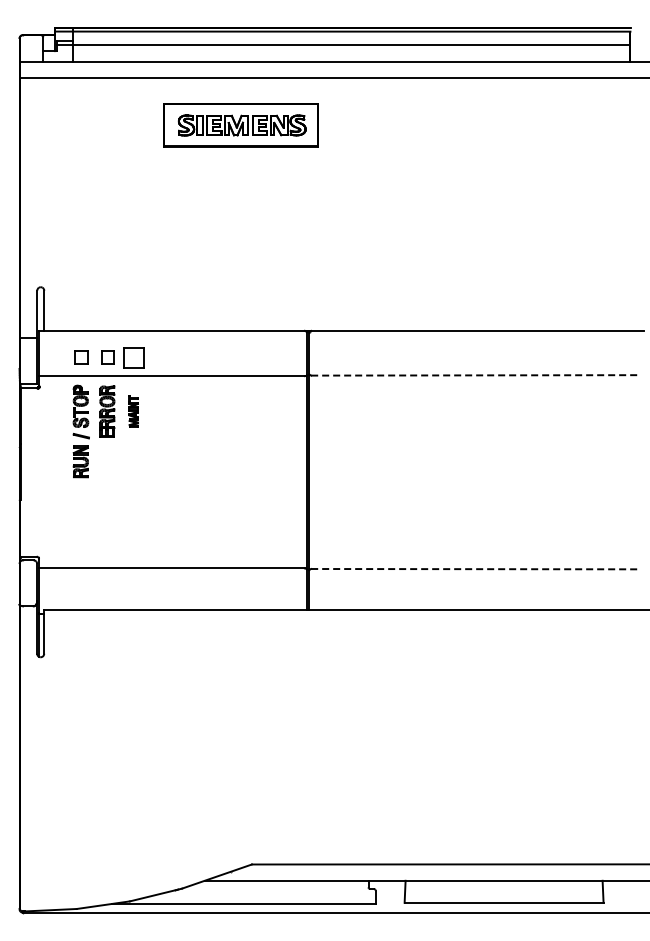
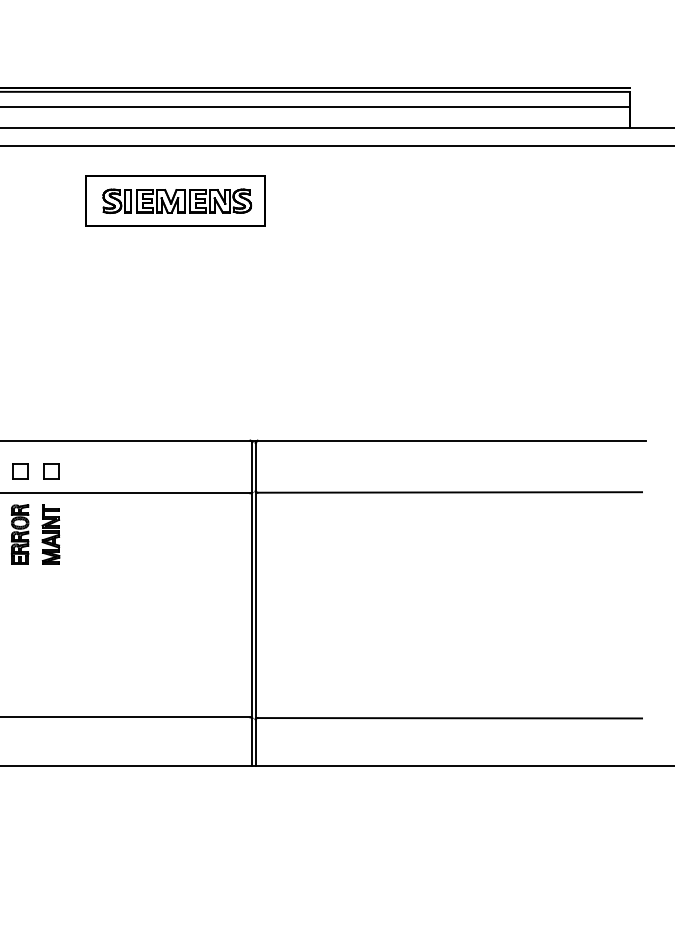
part: (133, 357) -> (50, 471), size x0.62
line: (476, 375) -> (450, 492), dashed -> solid
part: (133, 411) -> (50, 534), size x1.67
line: (476, 569) -> (450, 718), dashed -> solid

